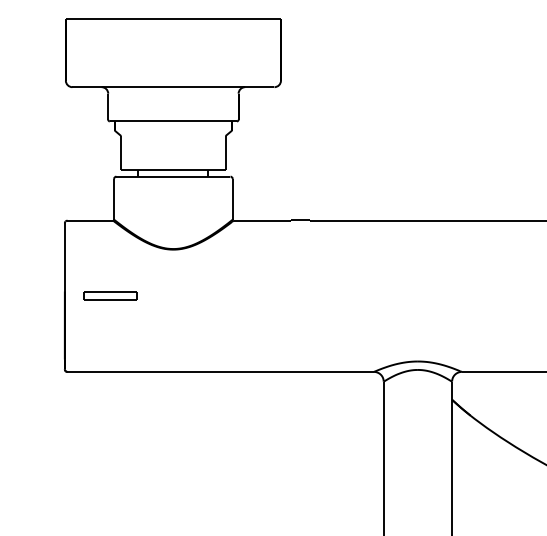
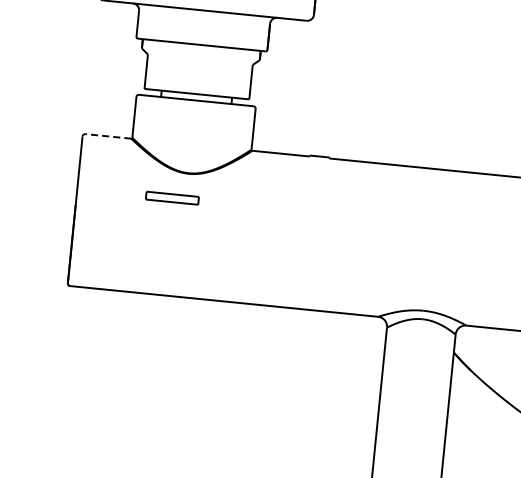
line: (90, 220) -> (108, 136), solid -> dashed
part: (110, 295) -> (172, 197), moved

